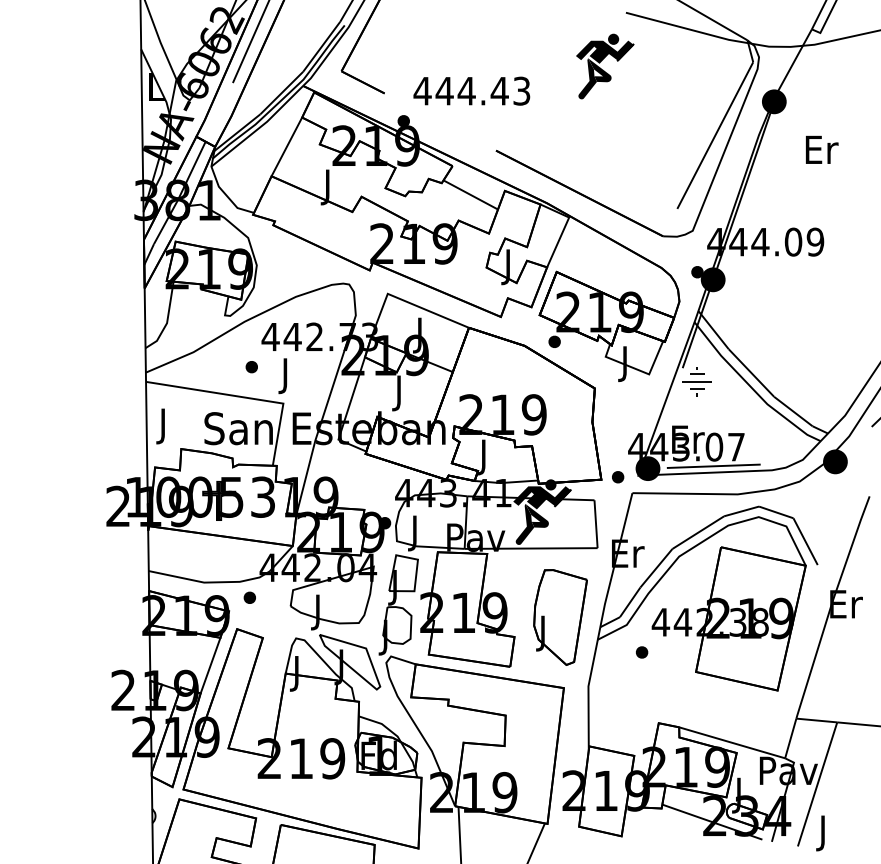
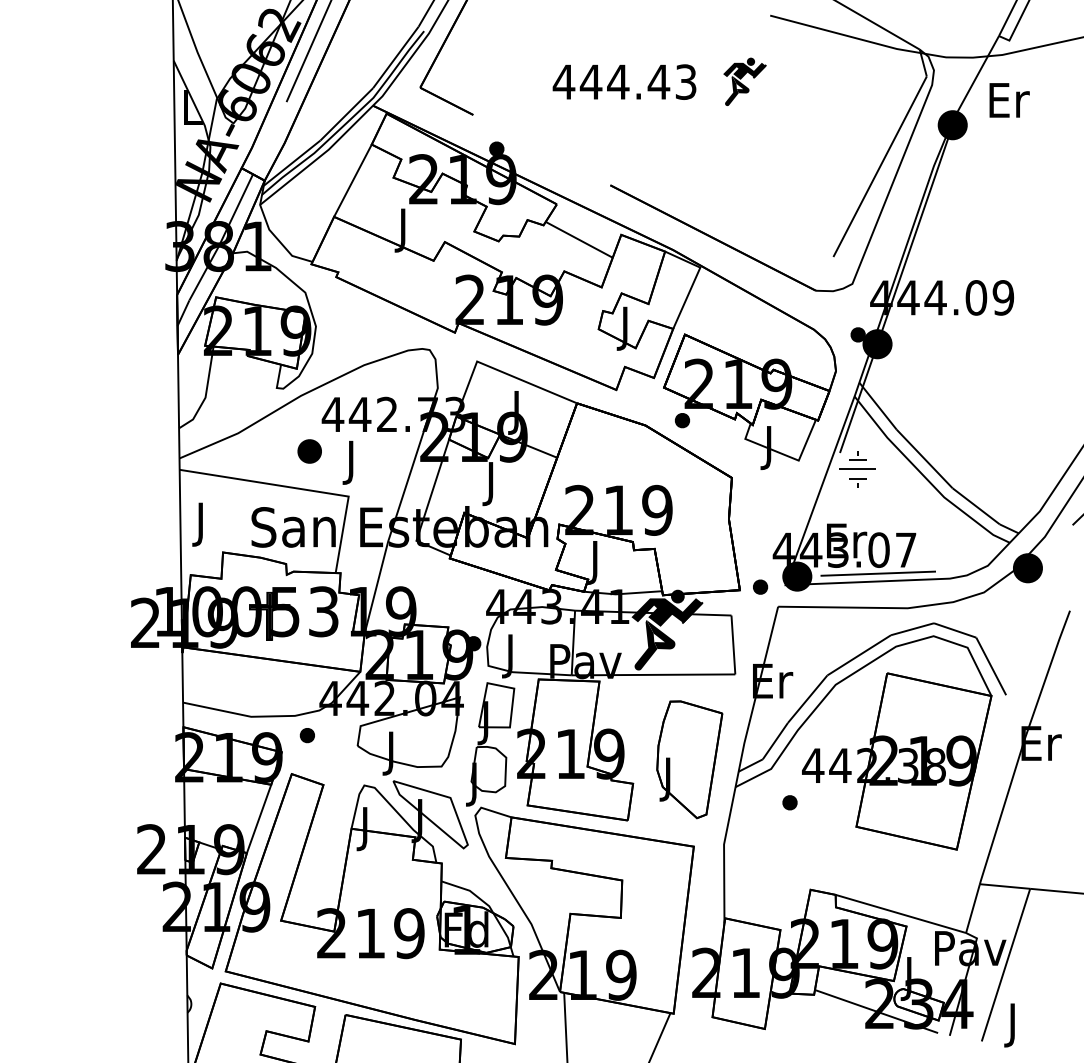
part: (605, 66) -> (744, 81), size x0.6
text: (471, 90) -> (624, 81), moved
text: (822, 149) -> (1009, 100), moved
part: (251, 366) -> (309, 451), size x1.6

